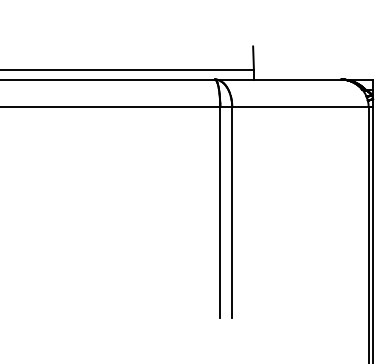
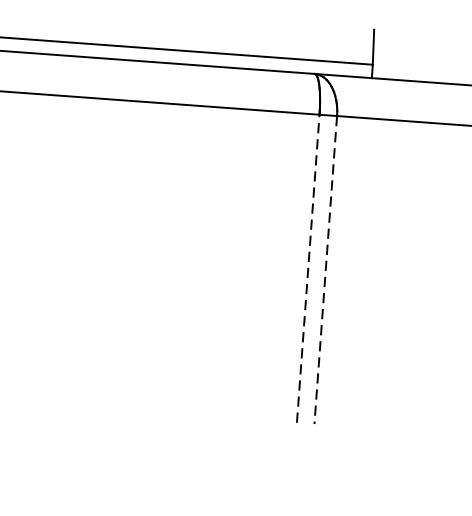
line: (220, 211) -> (308, 267), solid -> dashed
line: (232, 212) -> (326, 270), solid -> dashed

